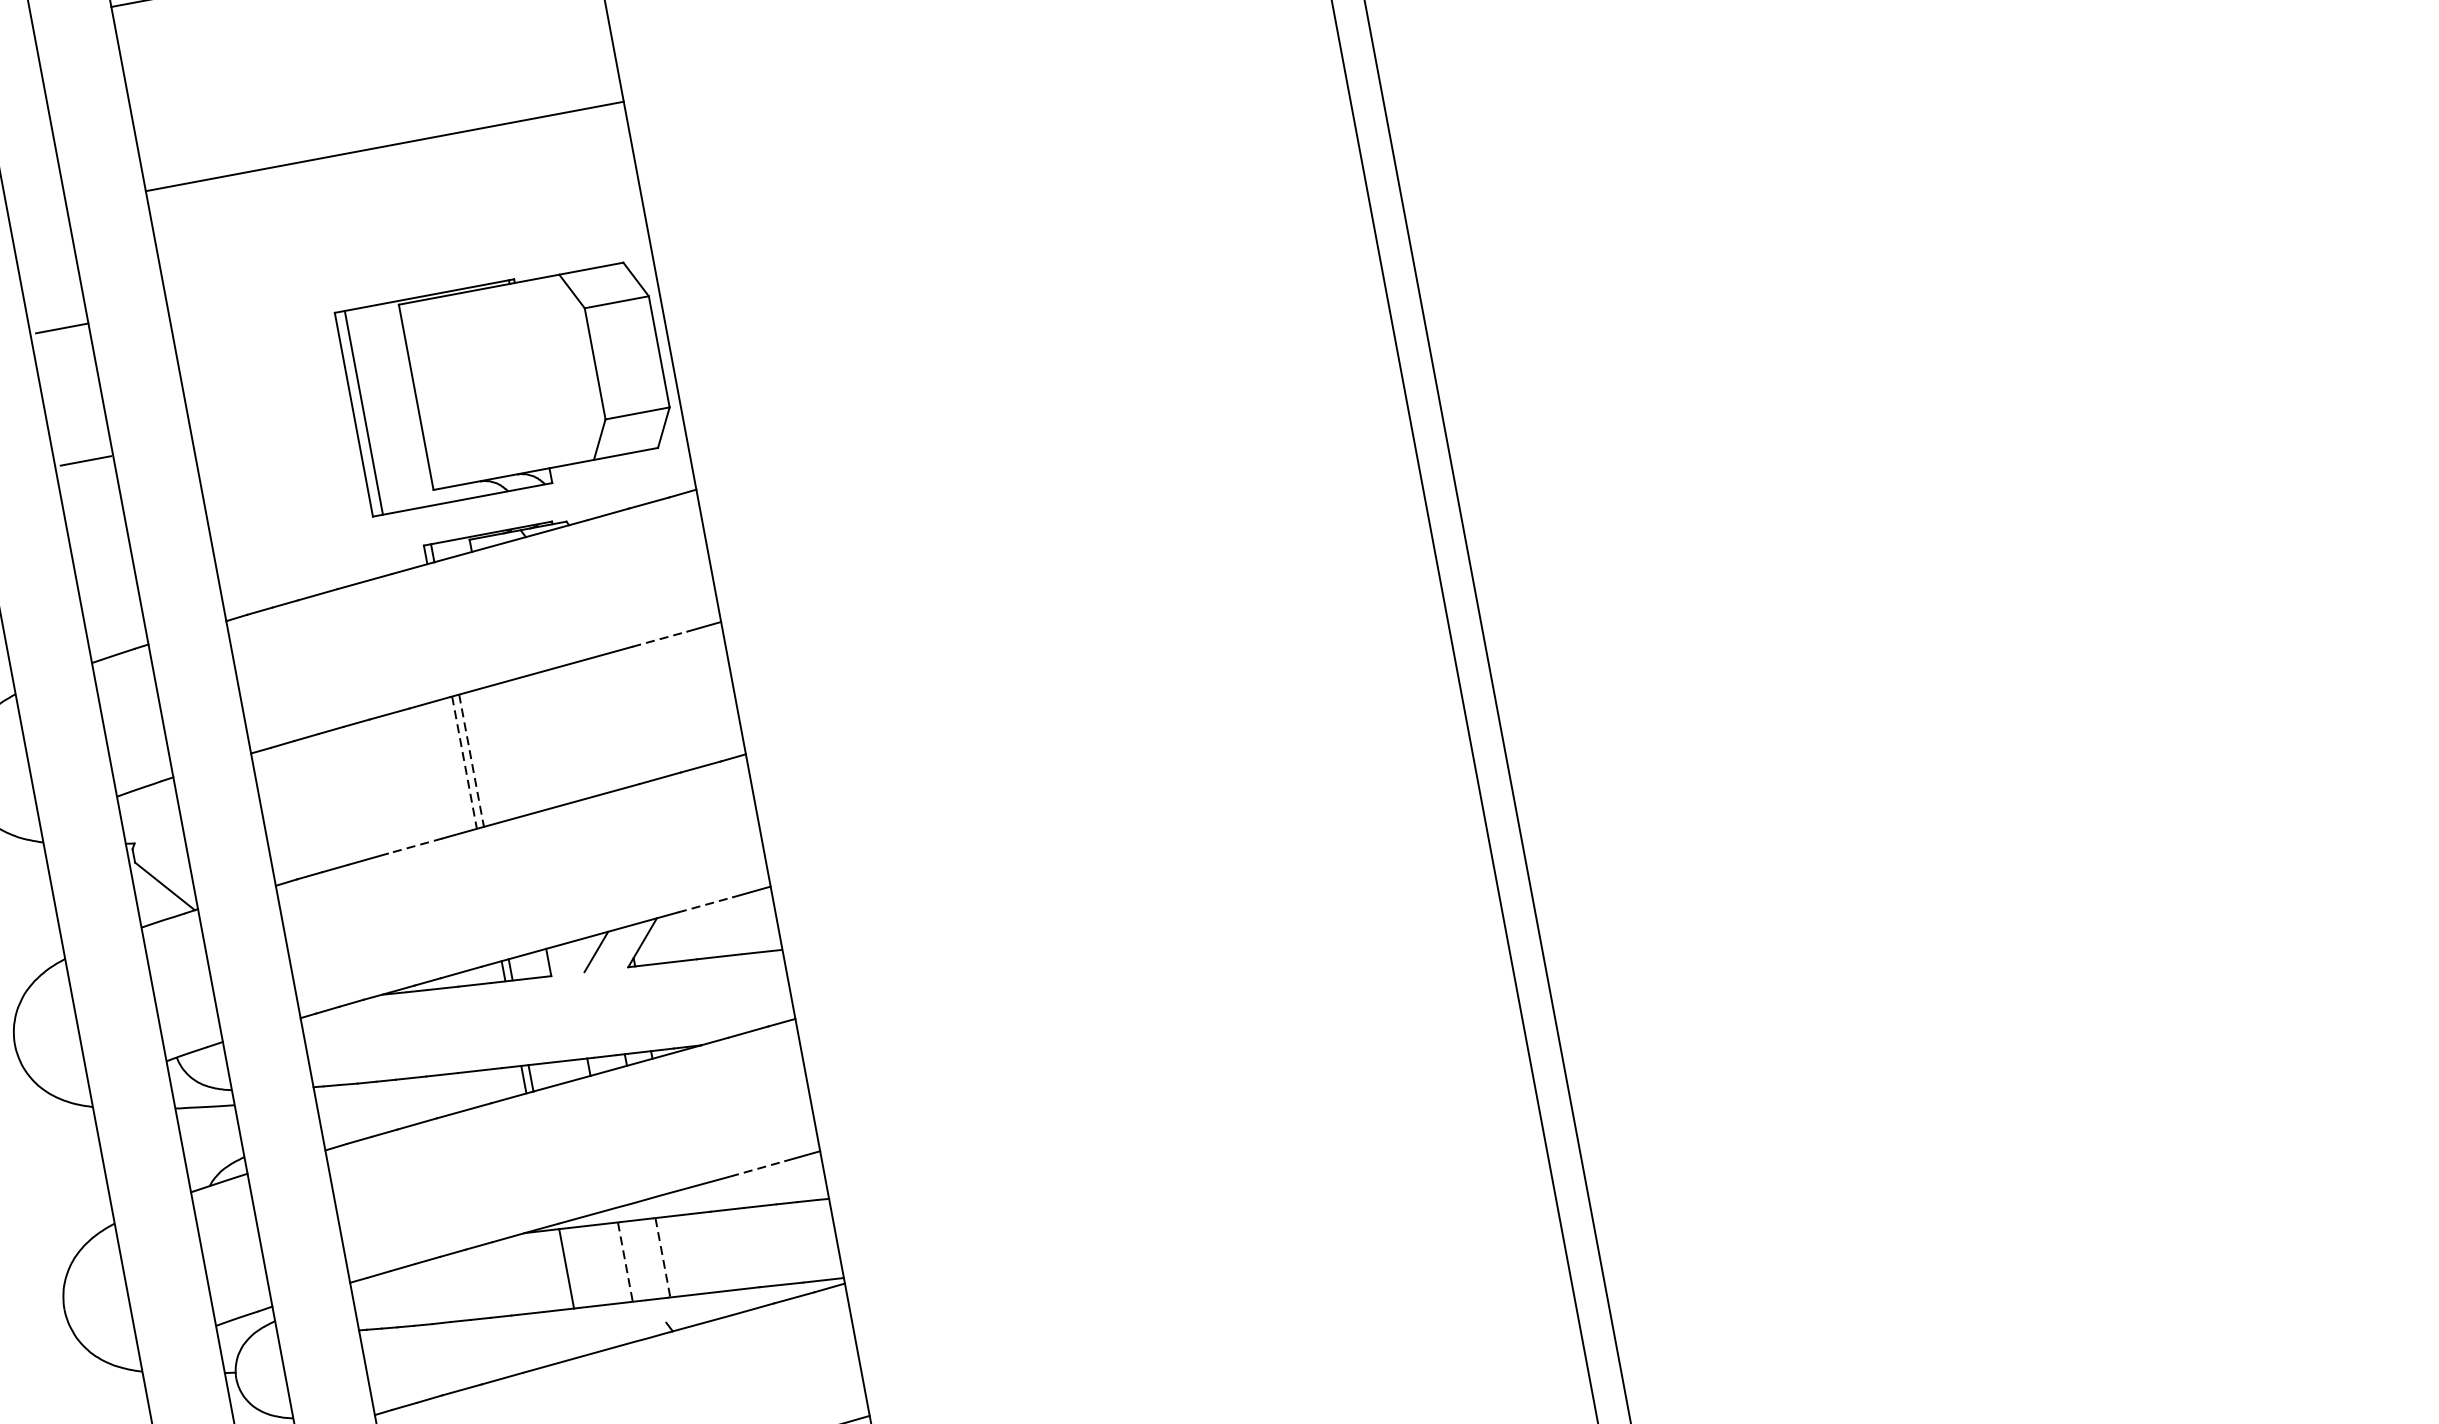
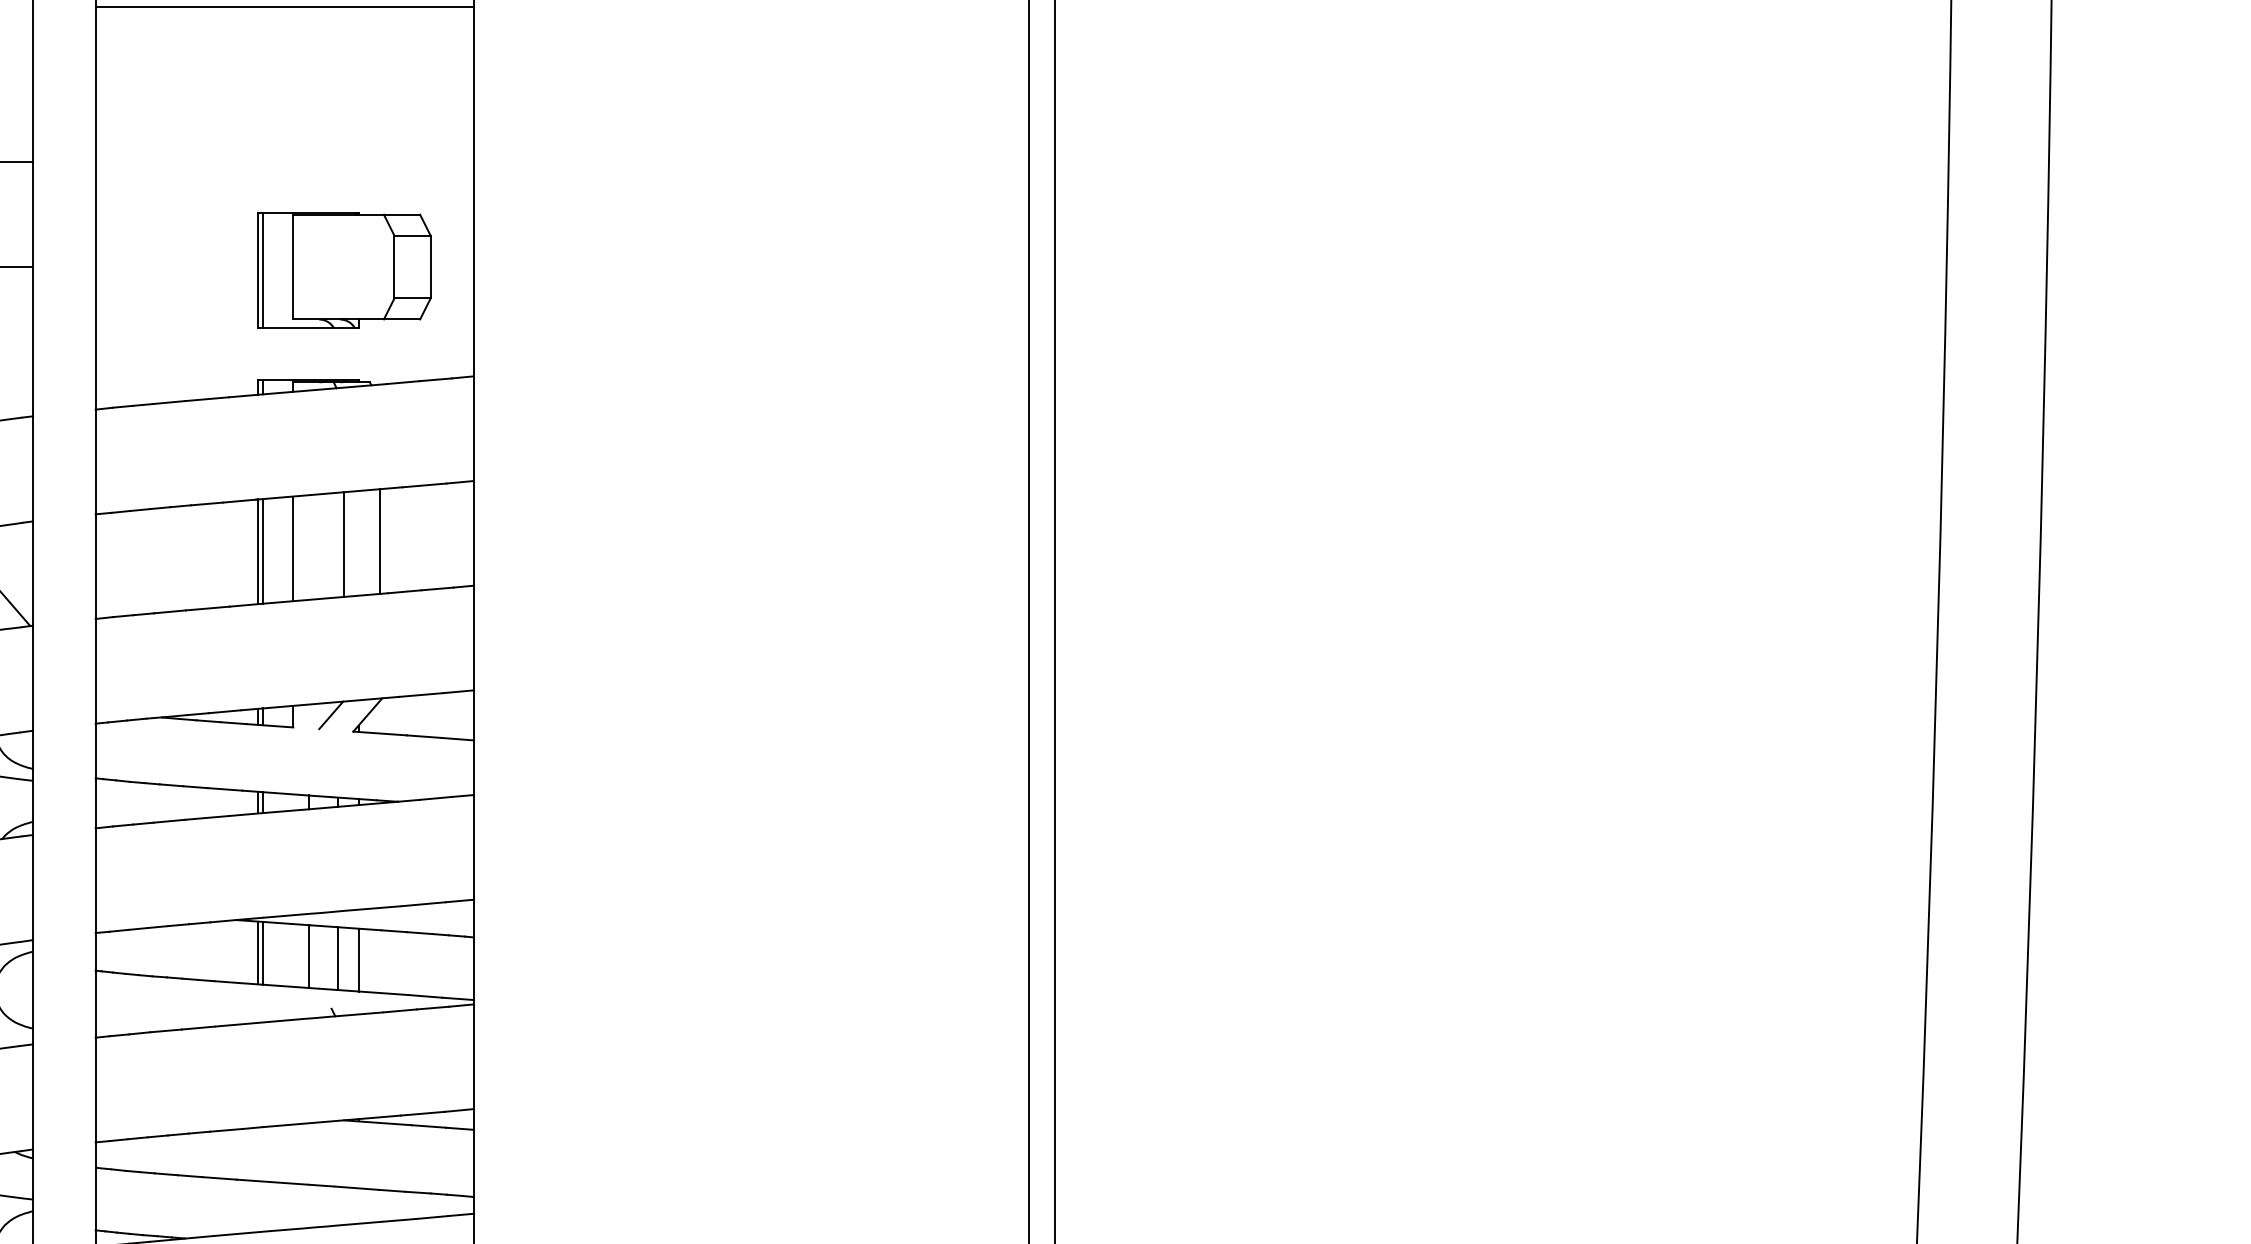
line: (384, 146) -> (284, 7), moved
part: (507, 386) -> (344, 270), size x0.71
line: (659, 639) -> (424, 485), dashed -> solid
line: (617, 720) -> (380, 541), added
line: (572, 732) -> (344, 544), added
line: (509, 749) -> (293, 548), added
line: (472, 760) -> (263, 551), dashed -> solid
line: (464, 763) -> (257, 552), dashed -> solid
line: (414, 846) -> (207, 608), dashed -> solid
line: (705, 904) -> (421, 694), dashed -> solid
line: (759, 1168) -> (424, 904), dashed -> solid
line: (688, 1254) -> (358, 959), added
line: (663, 1258) -> (338, 959), dashed -> solid
line: (626, 1263) -> (309, 957), dashed -> solid
line: (559, 1269) -> (257, 952), added

